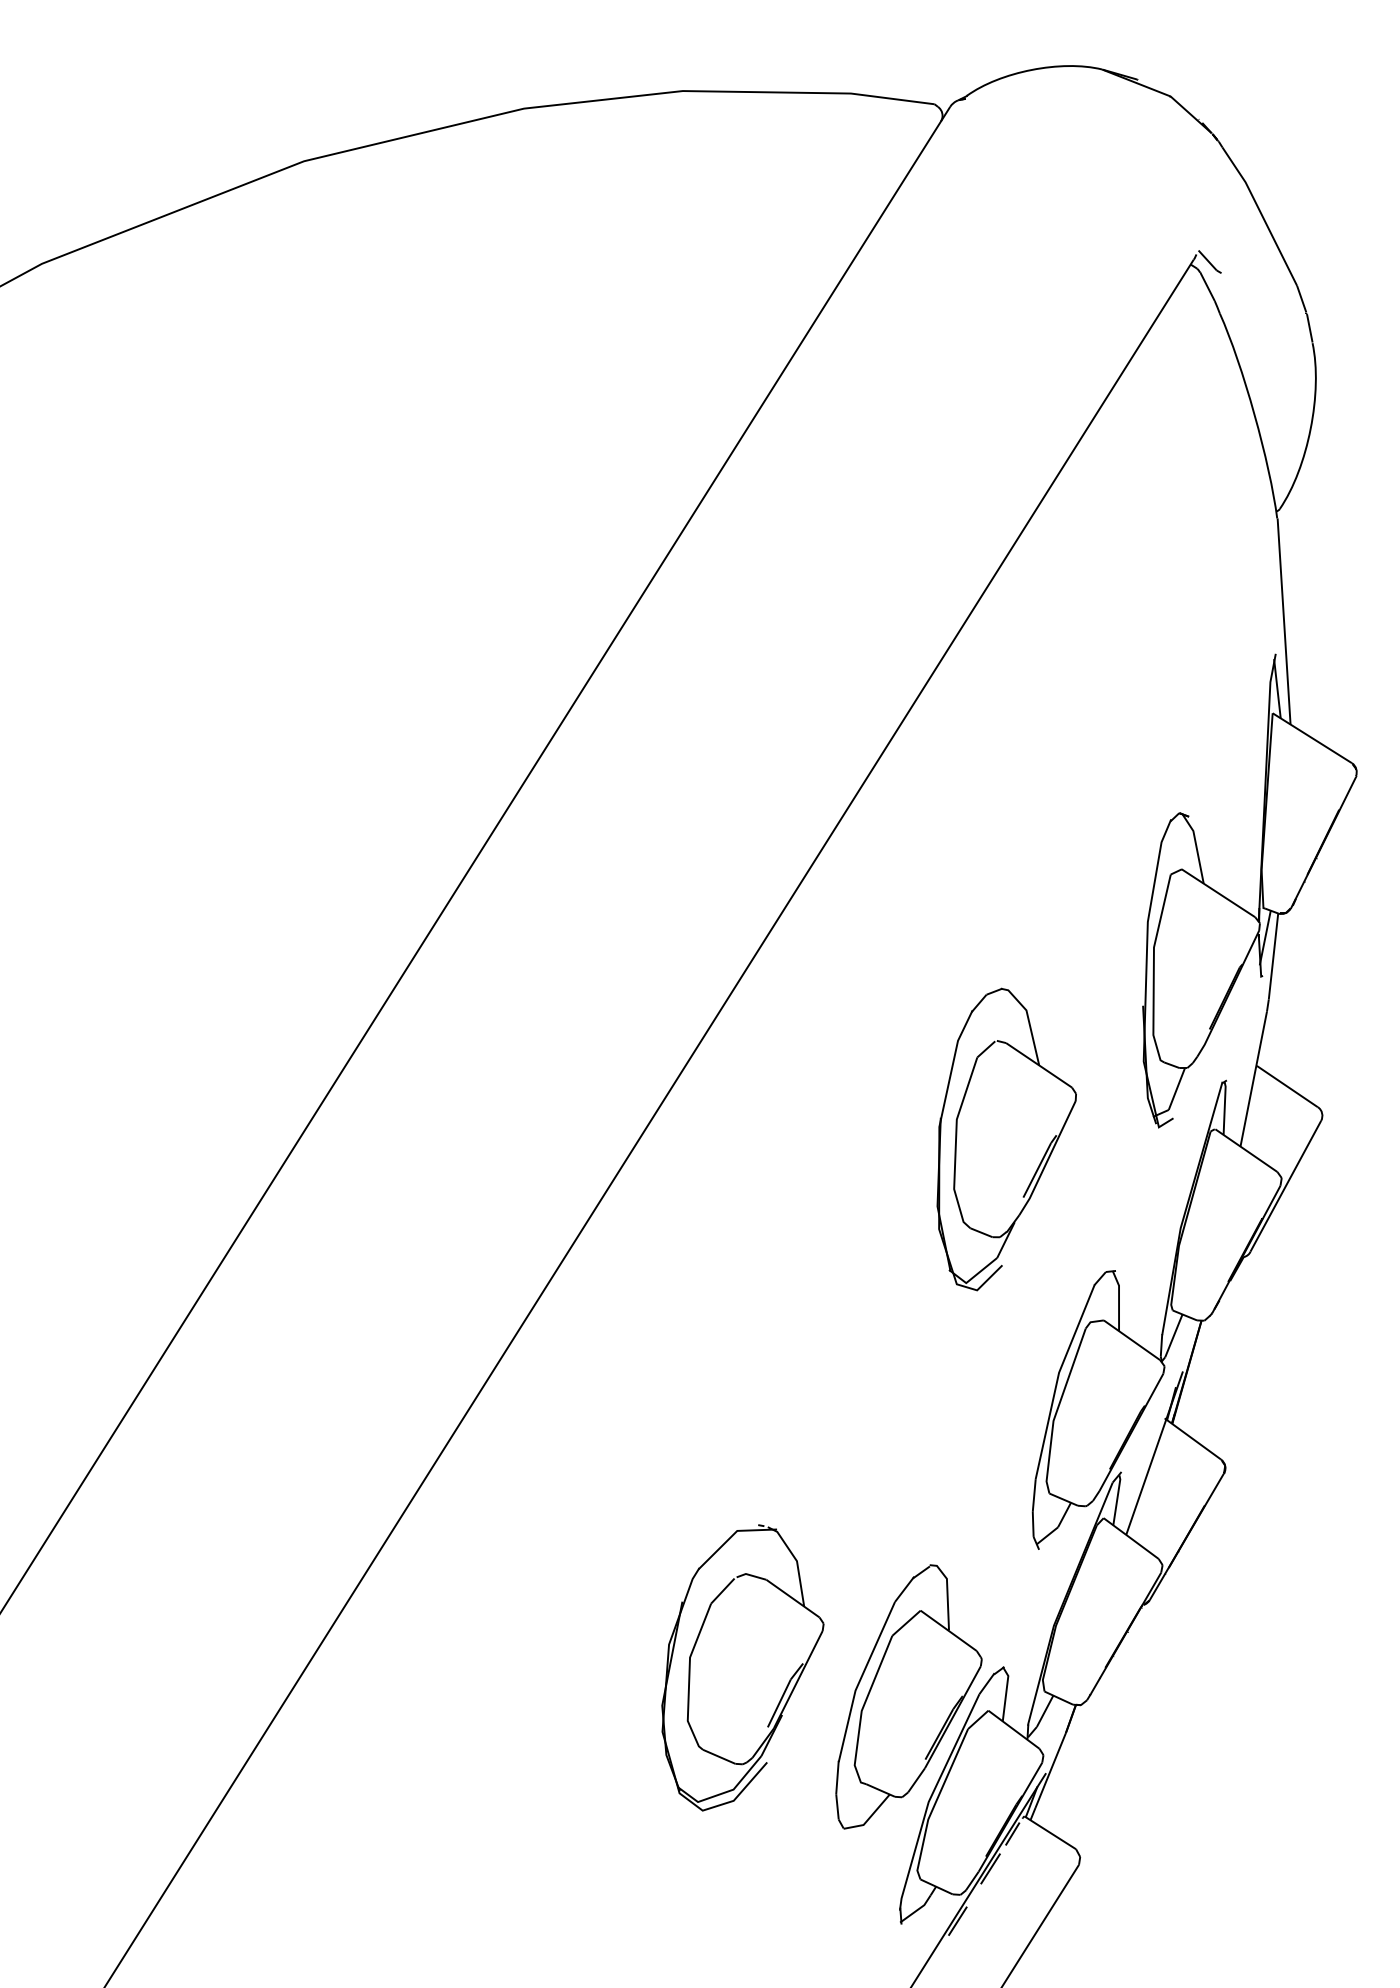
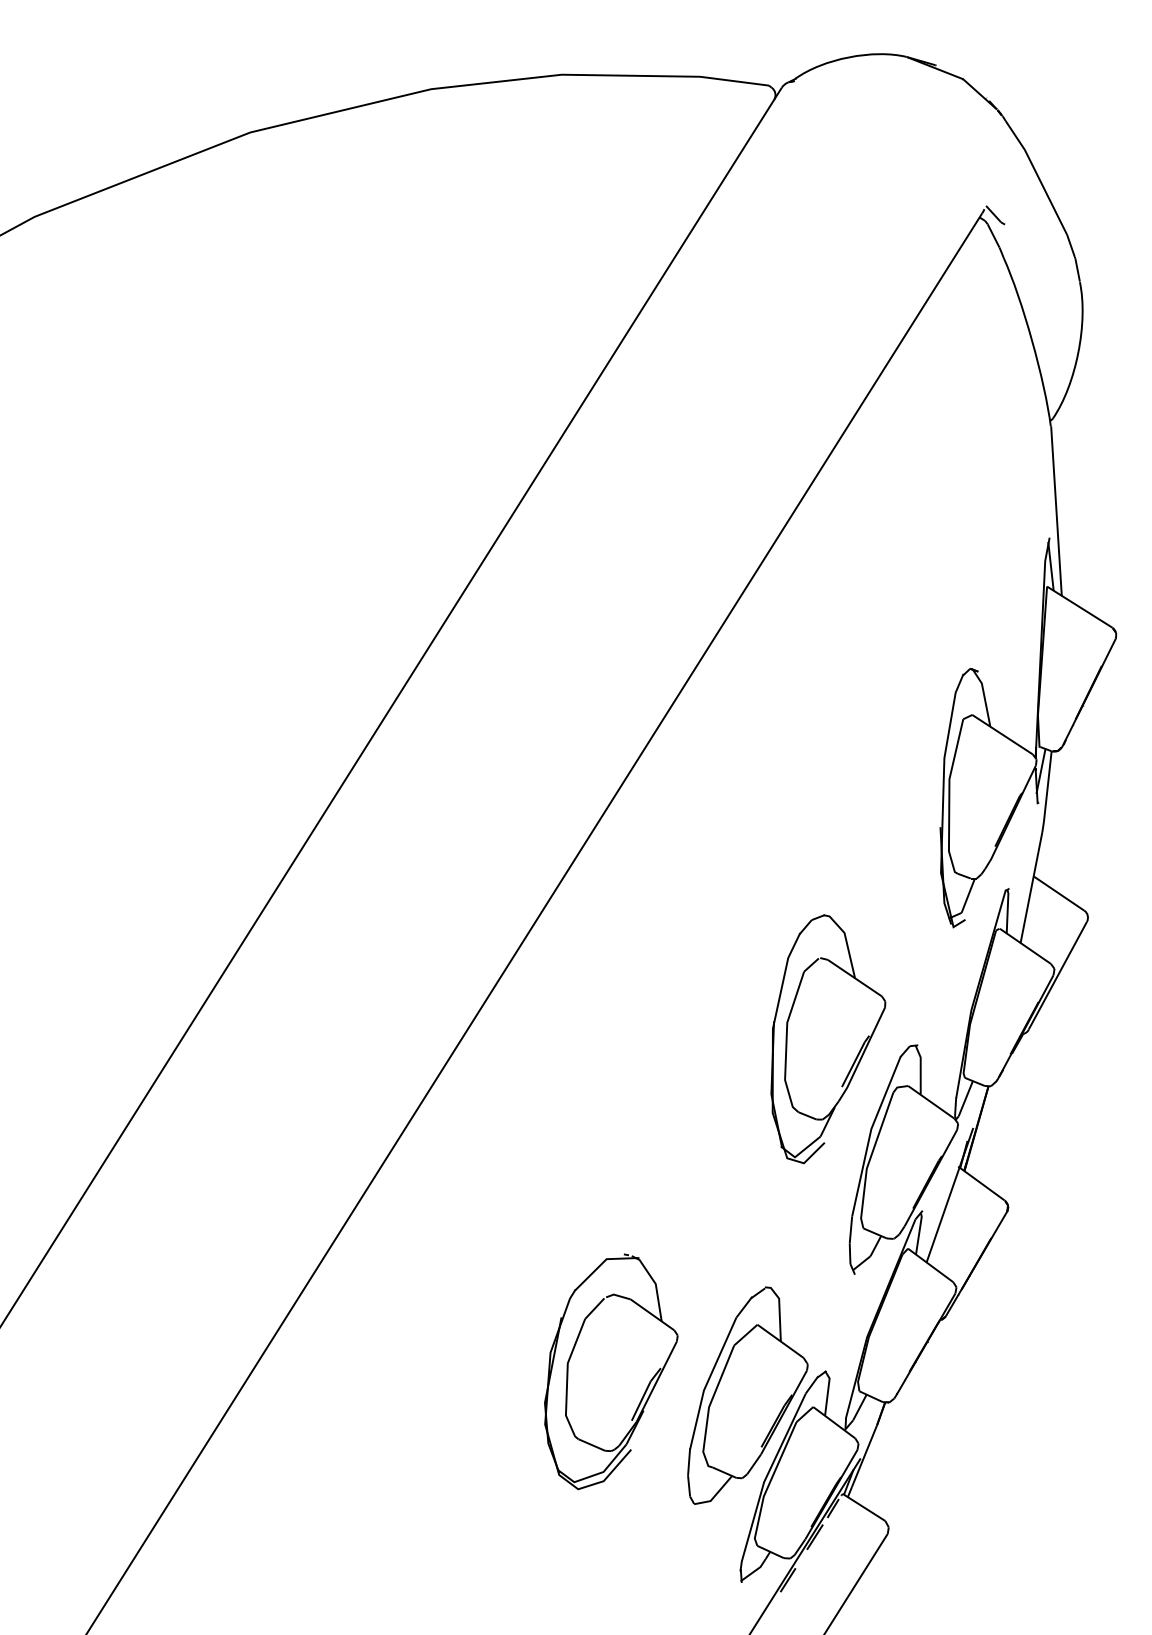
part: (1006, 1139) -> (828, 1039), moved

